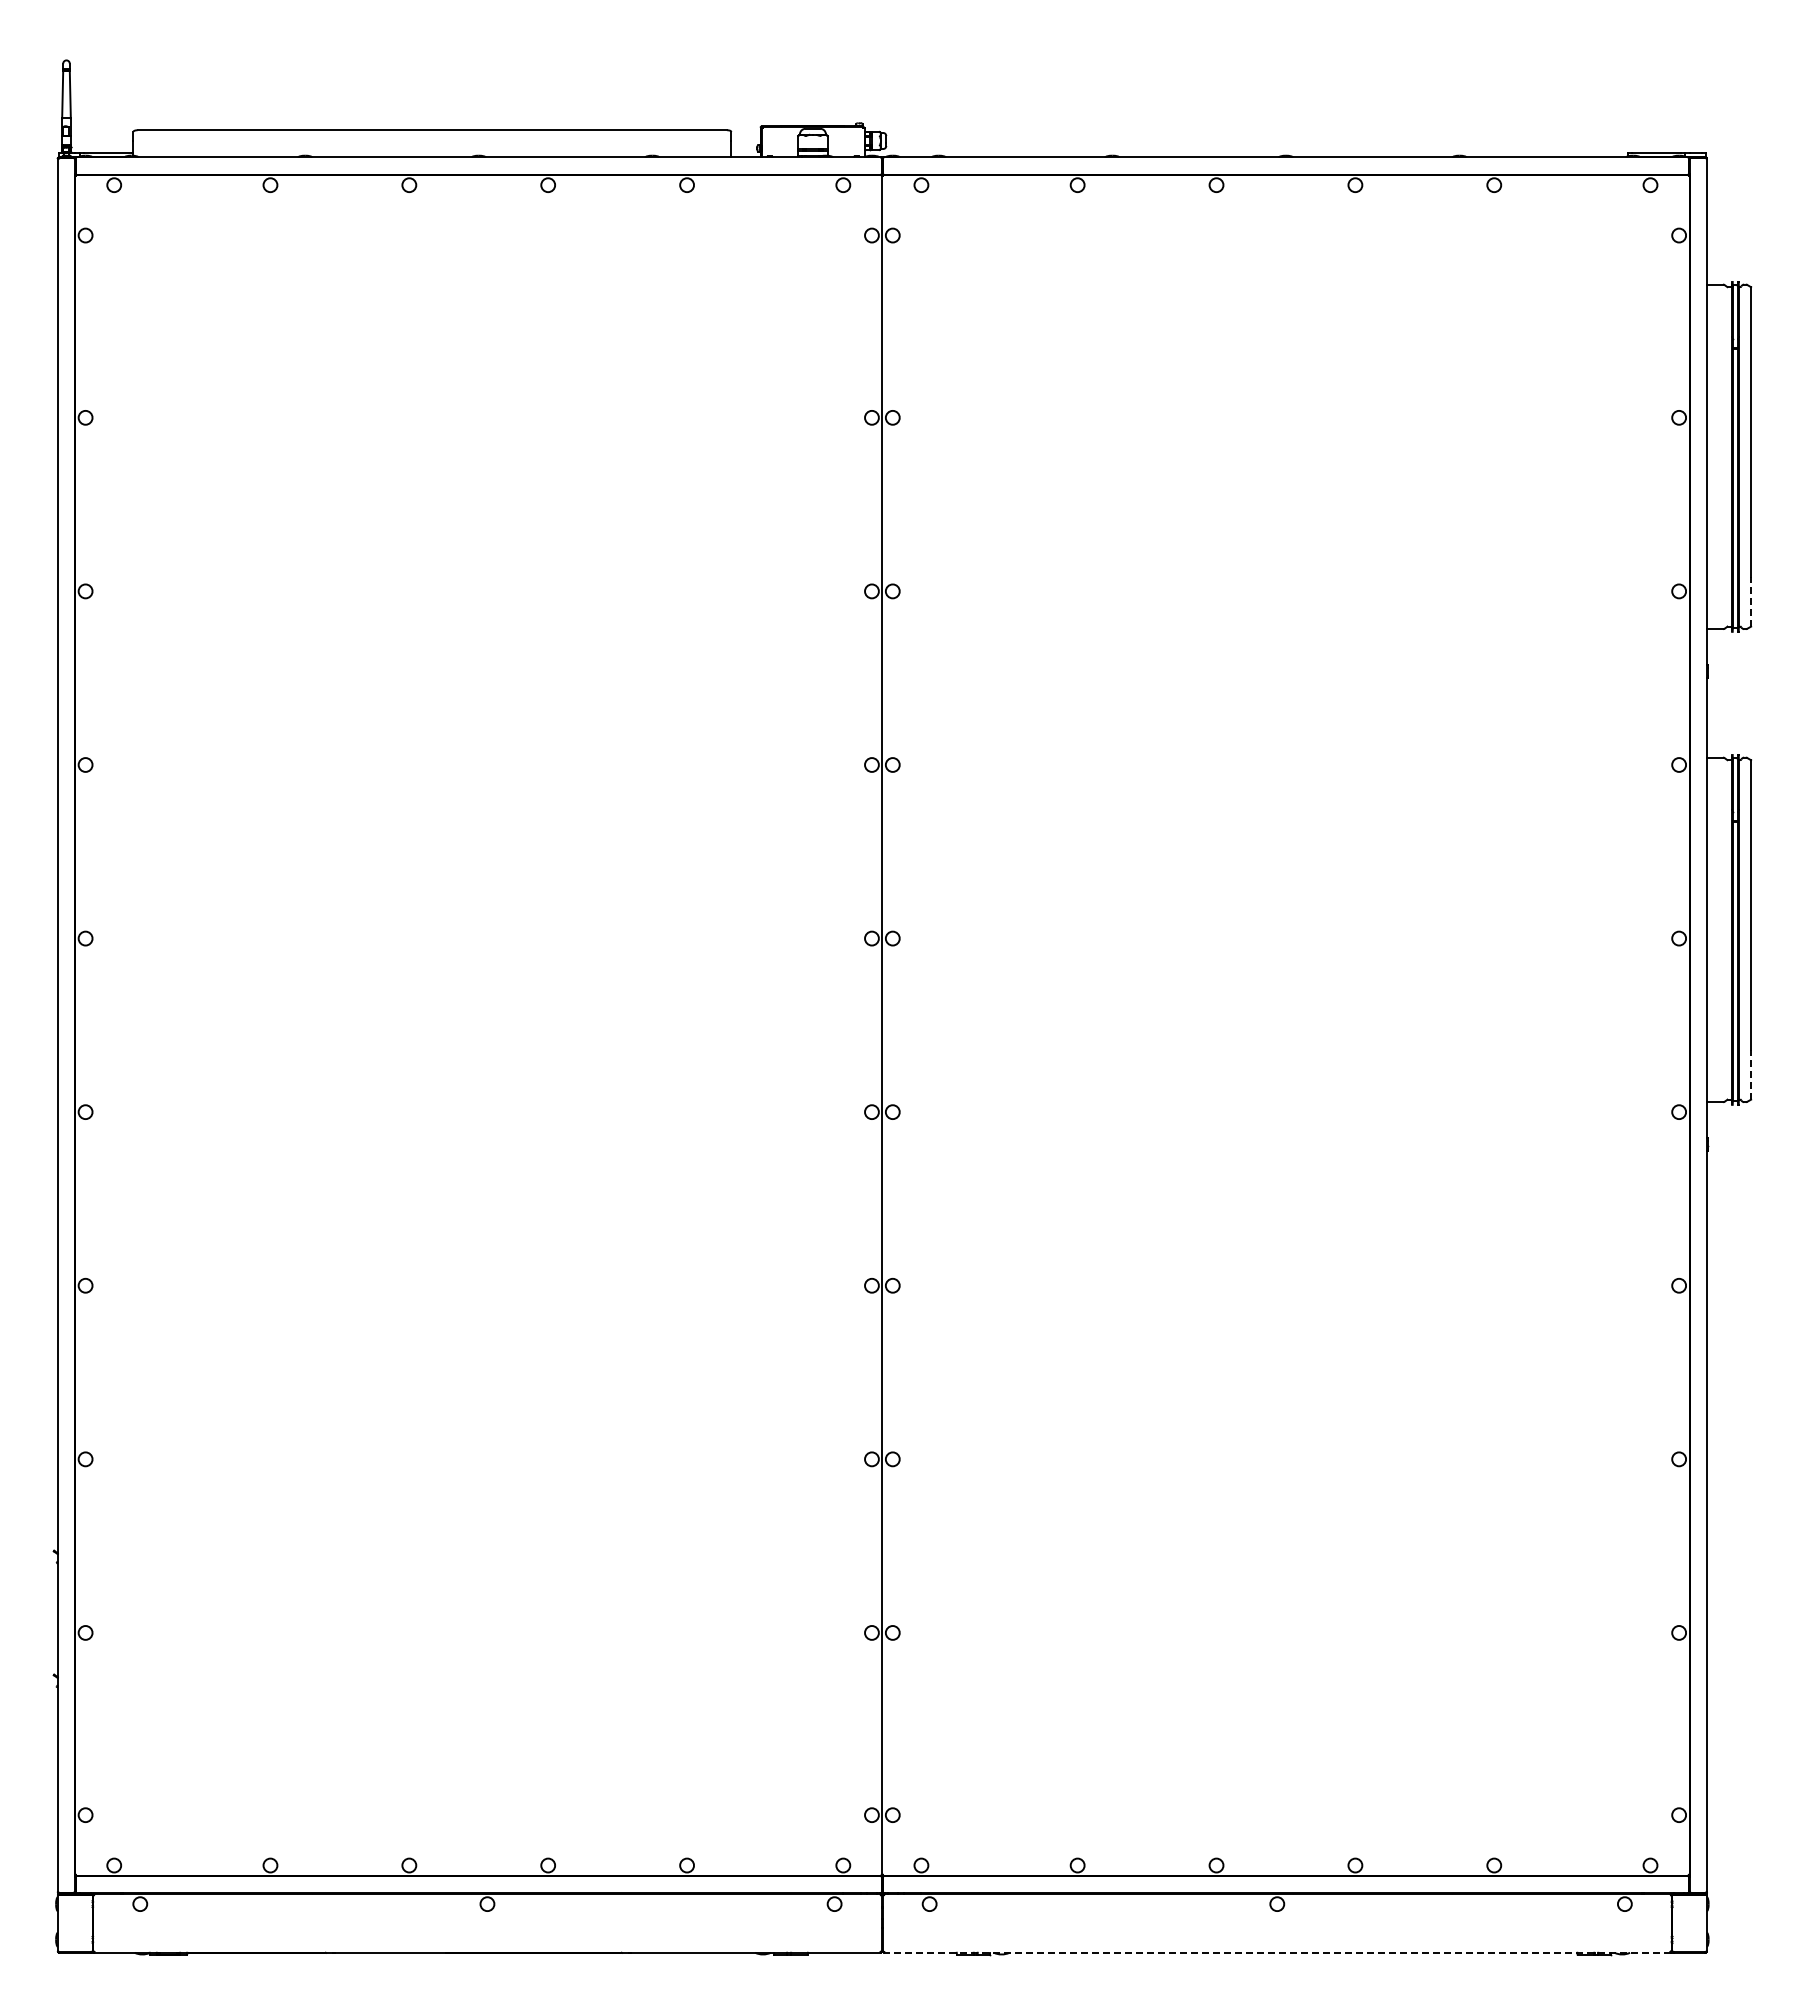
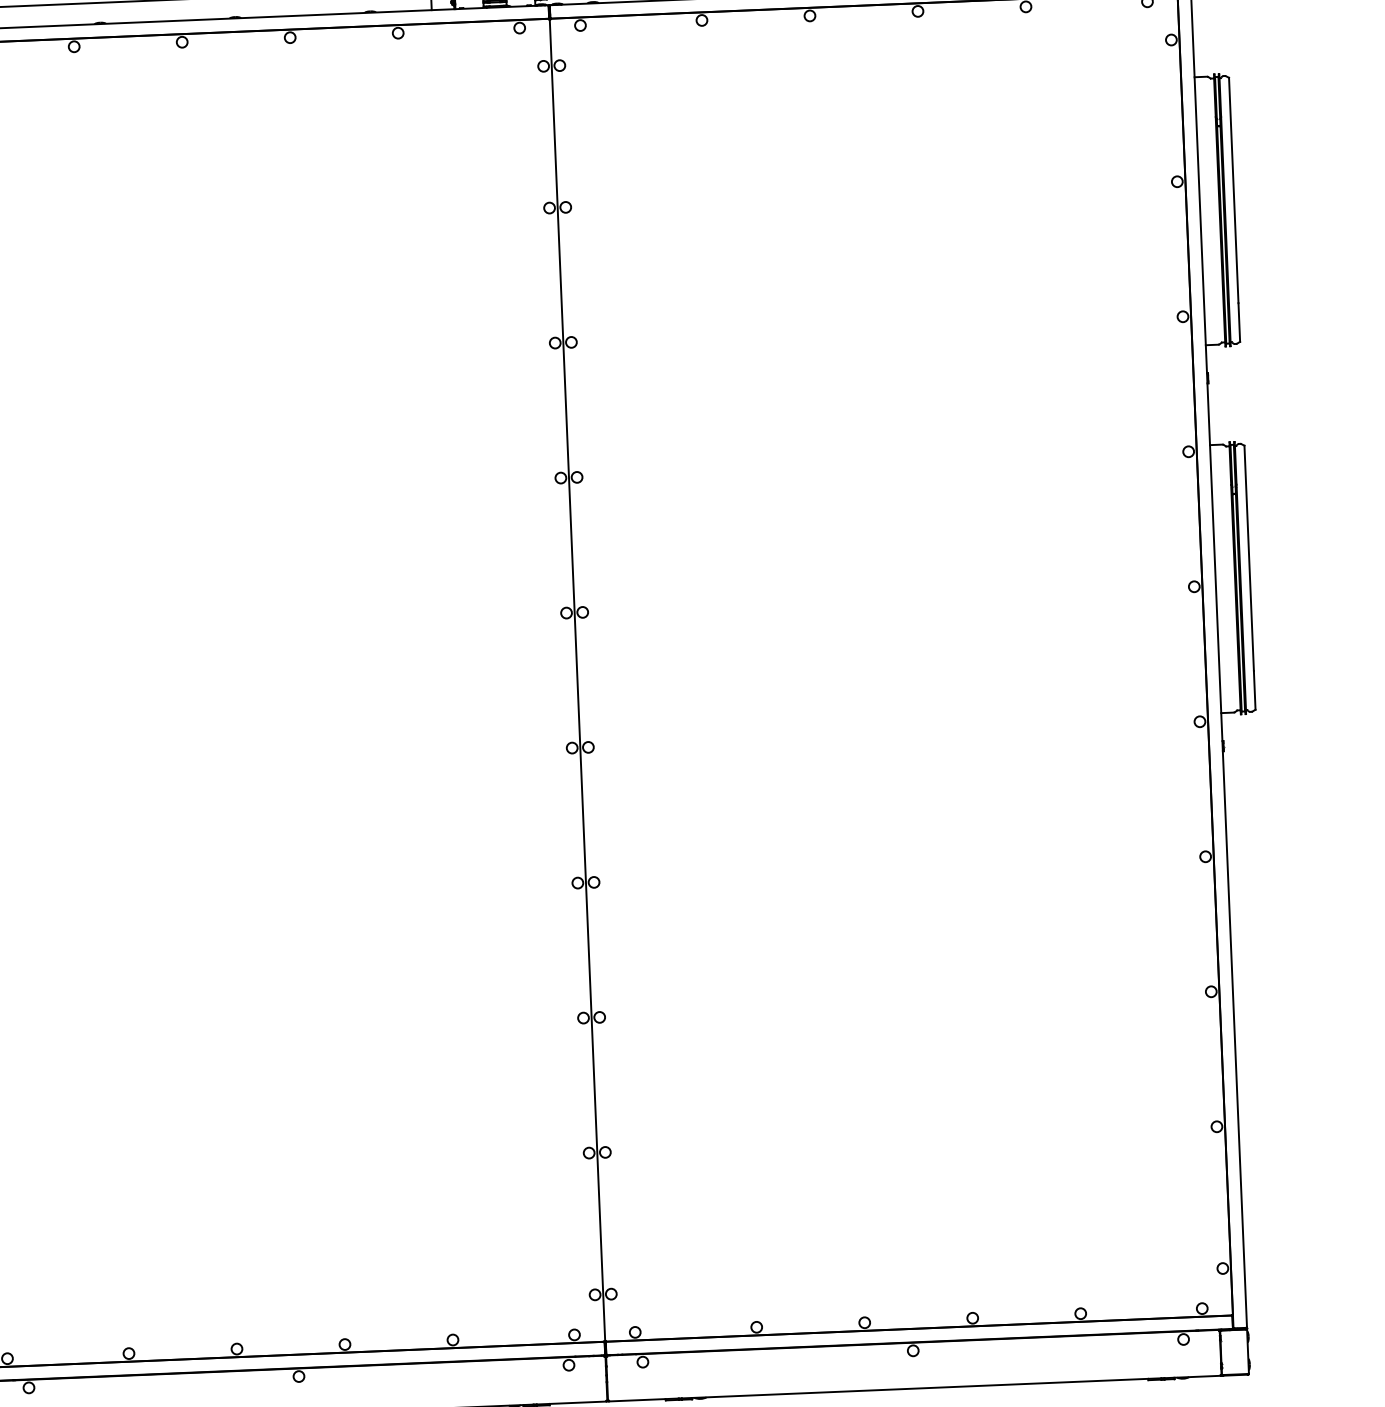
line: (1751, 601) -> (1239, 322), dashed -> solid
line: (1751, 1074) -> (1255, 690), dashed -> solid
line: (1277, 1952) -> (915, 1388), dashed -> solid

